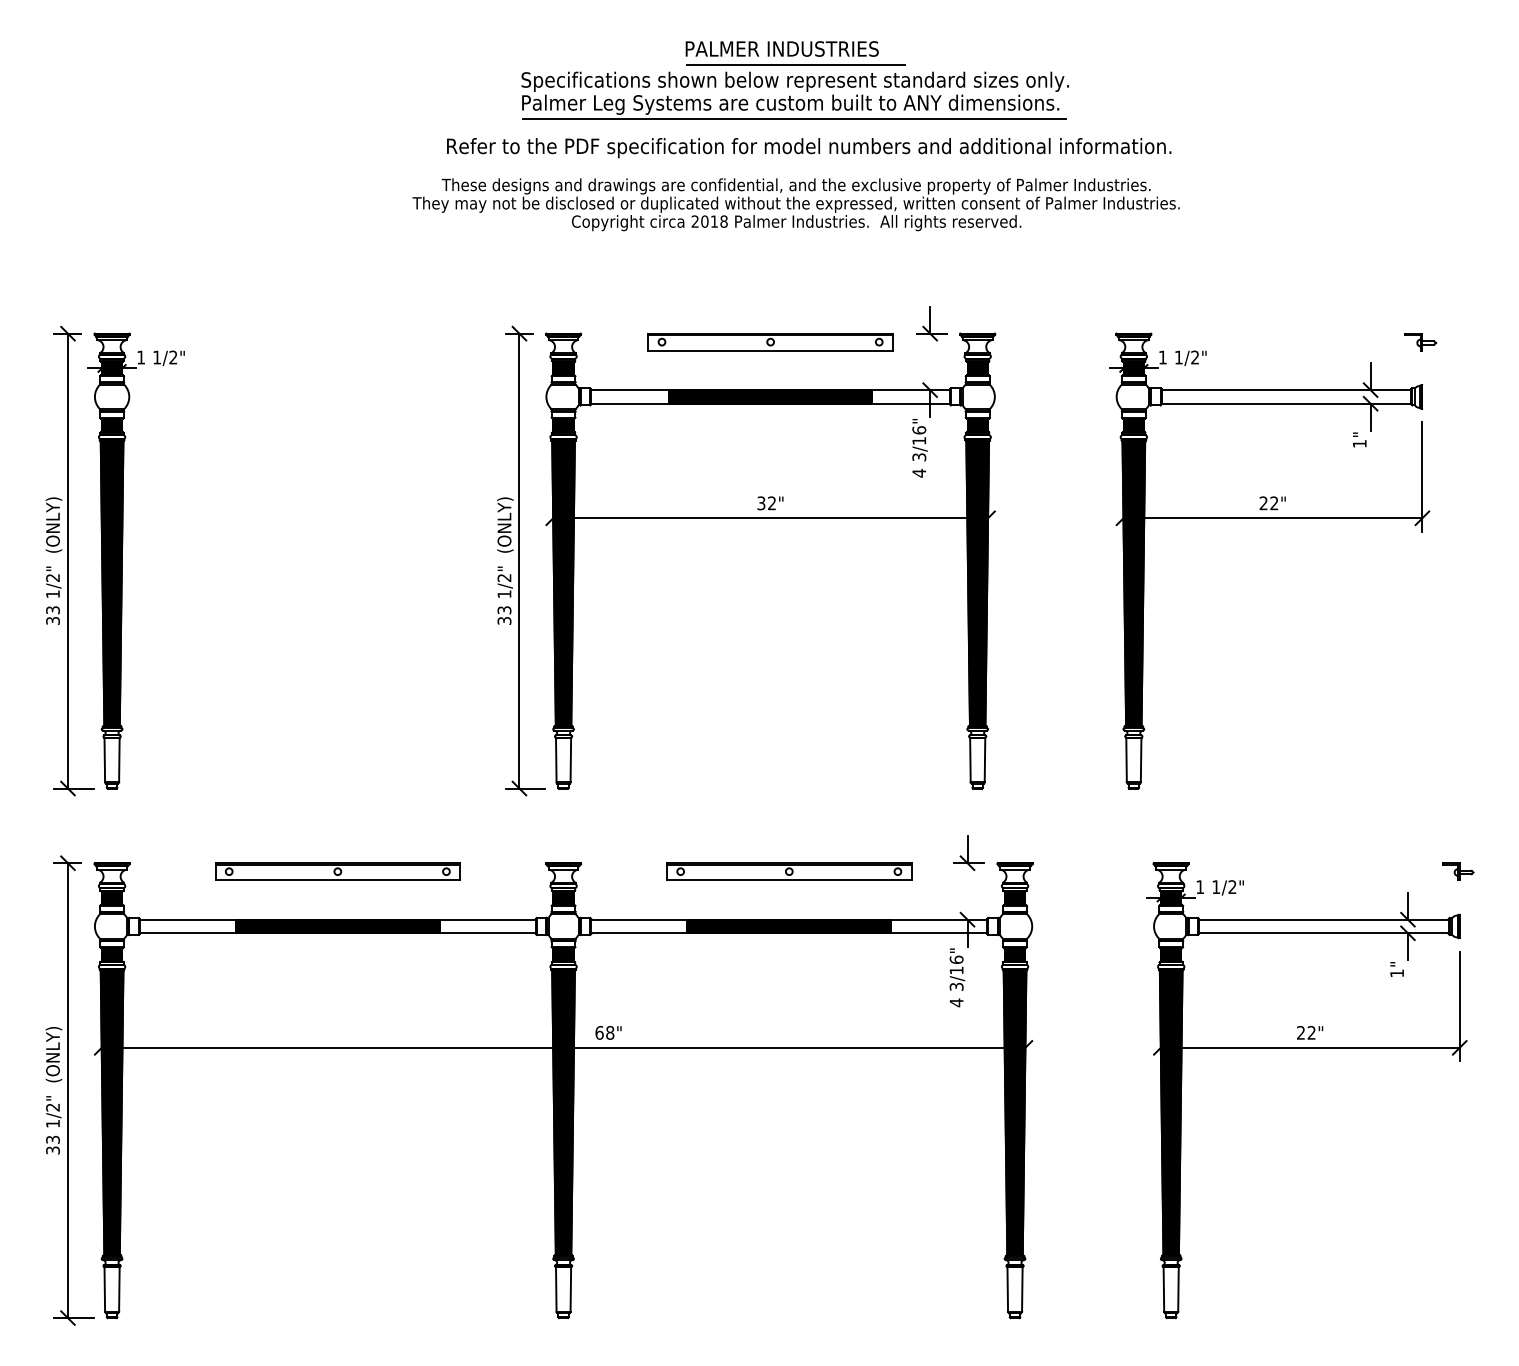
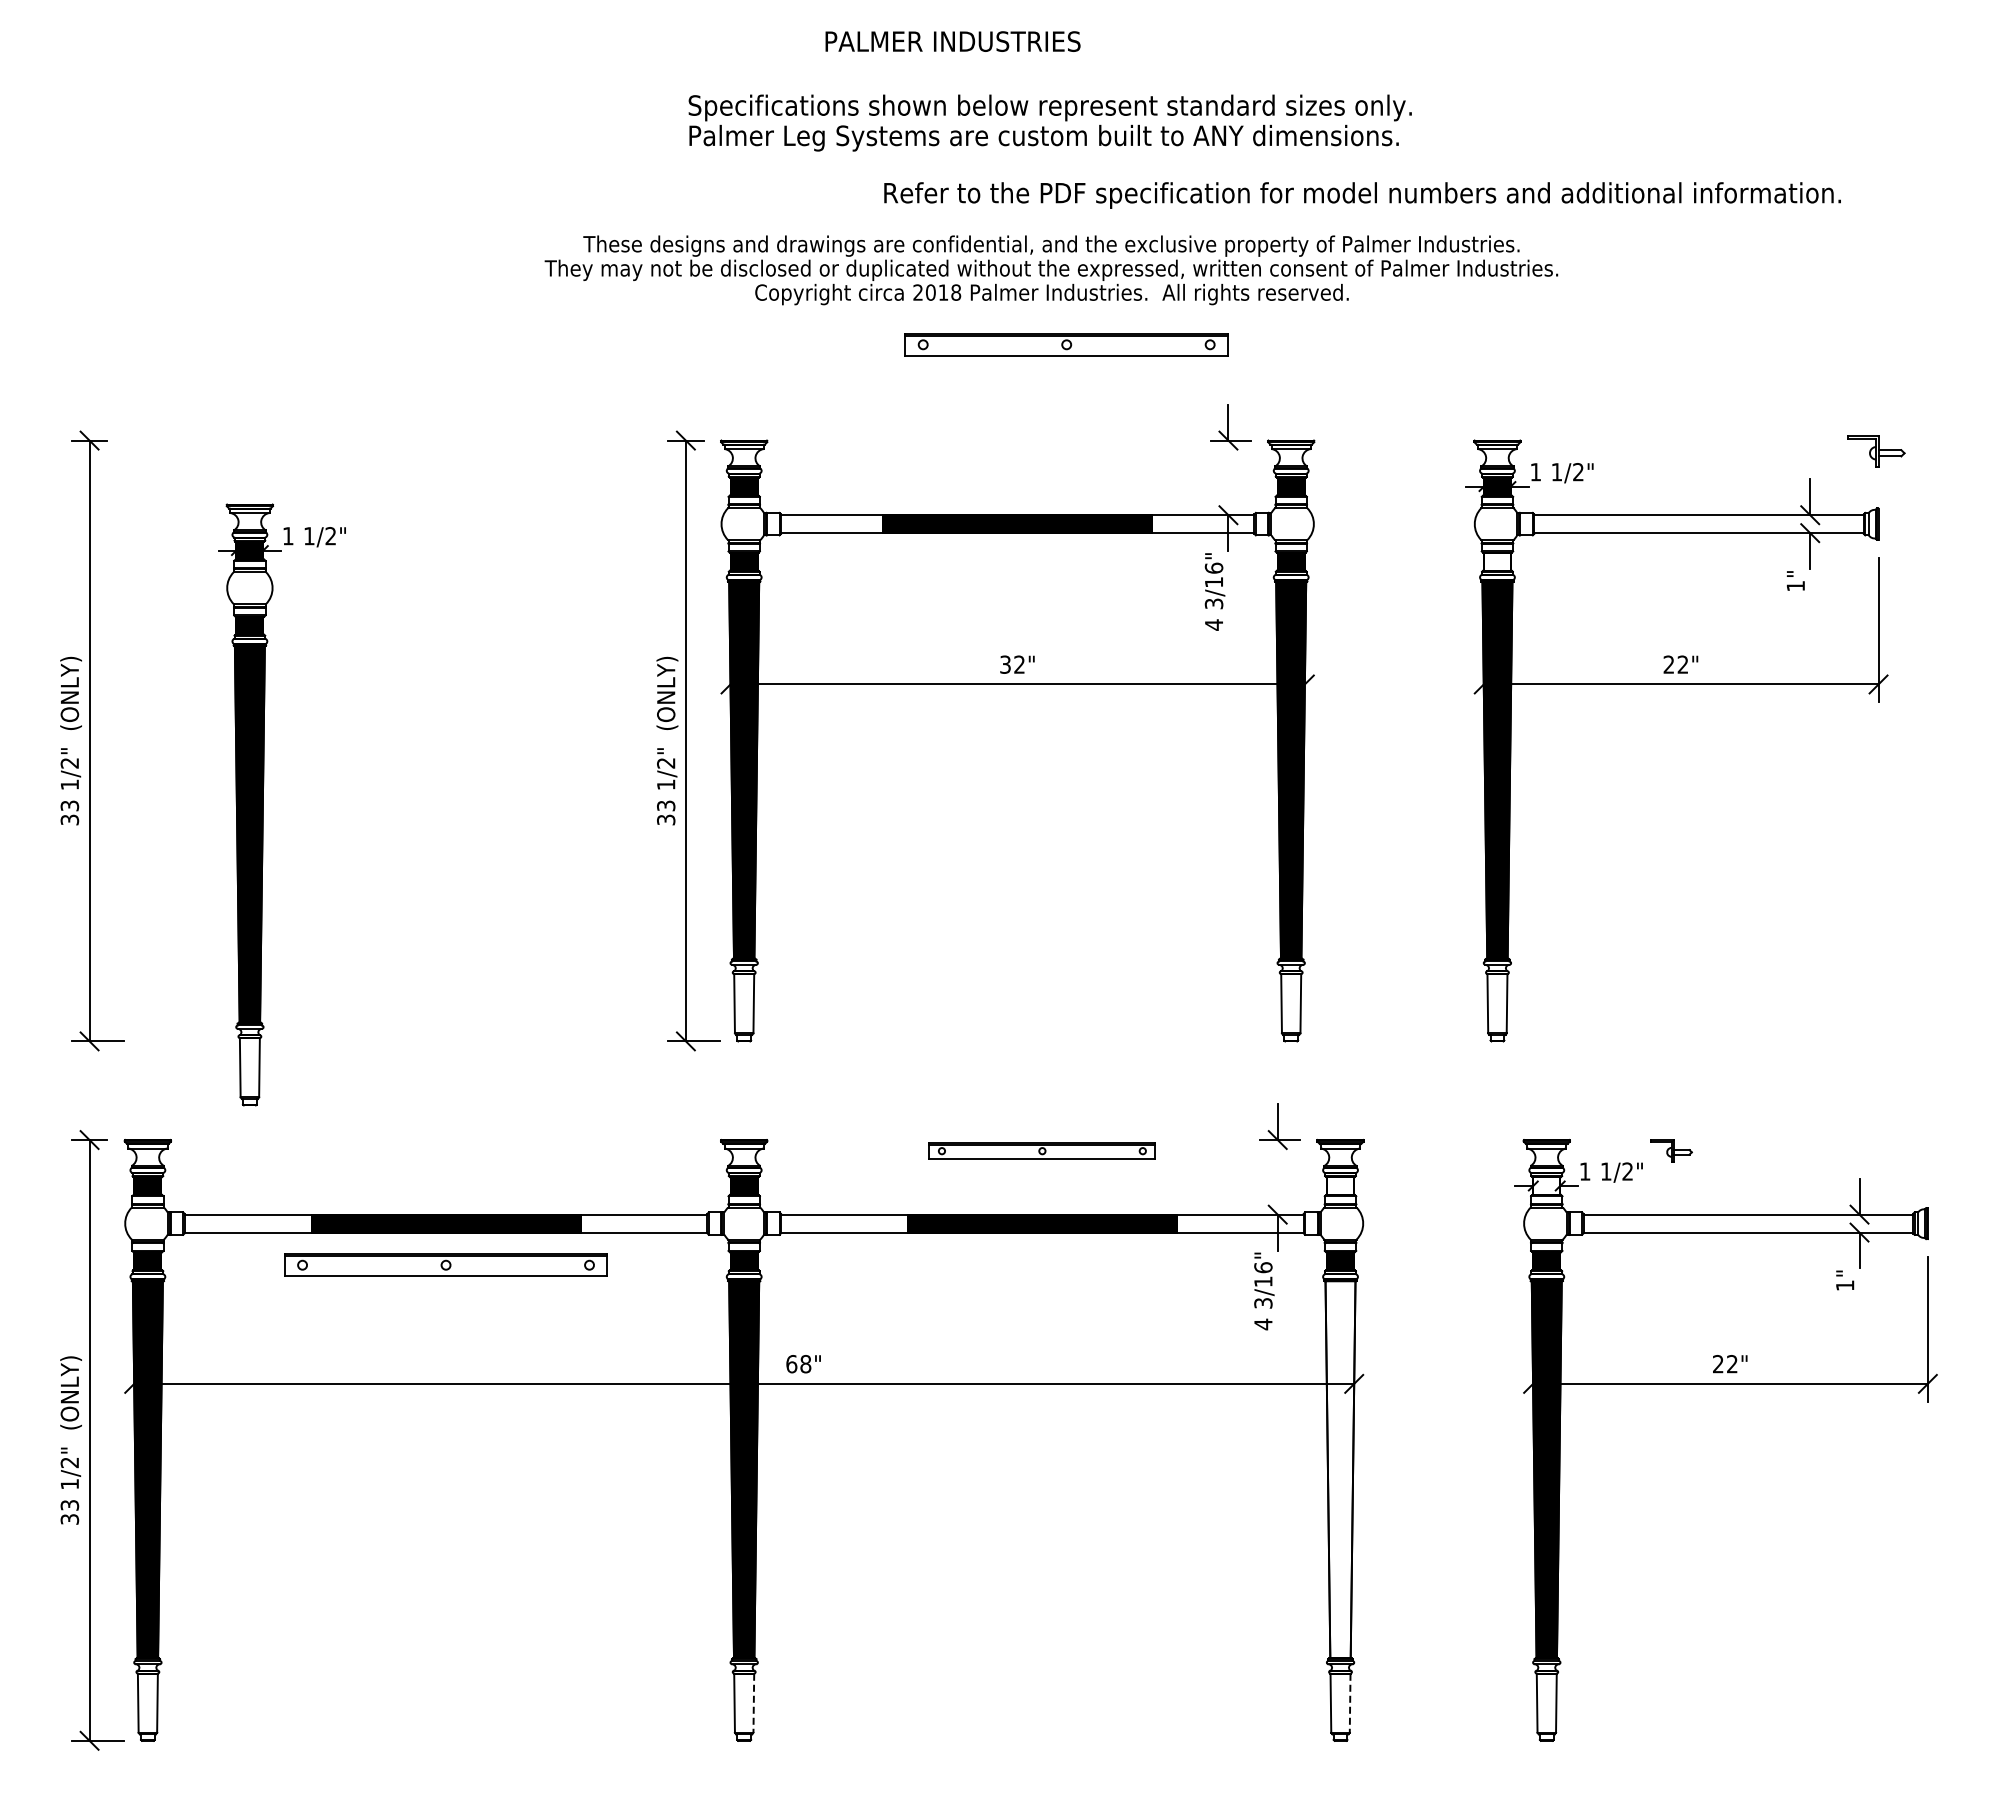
text: (781, 48) -> (952, 41), moved
line: (796, 64) -> (1051, 85), removed
line: (794, 118) -> (1049, 156), removed
text: (809, 148) -> (1362, 195), moved
part: (770, 341) -> (1066, 344), moved
part: (1420, 341) -> (1876, 451), size x1.4
fill: (1133, 425) -> (1497, 561), removed
part: (122, 560) -> (263, 804), moved
part: (337, 871) -> (445, 1264), moved
part: (789, 871) -> (1042, 1150), size x0.7
part: (1457, 871) -> (1671, 1150), moved
fill: (1015, 897) -> (1340, 1185), removed
fill: (1170, 897) -> (1546, 1185), removed
fill: (1015, 1112) -> (1340, 1469), removed
line: (570, 1289) -> (753, 1703), solid -> dashed
line: (1022, 1289) -> (1350, 1703), solid -> dashed

